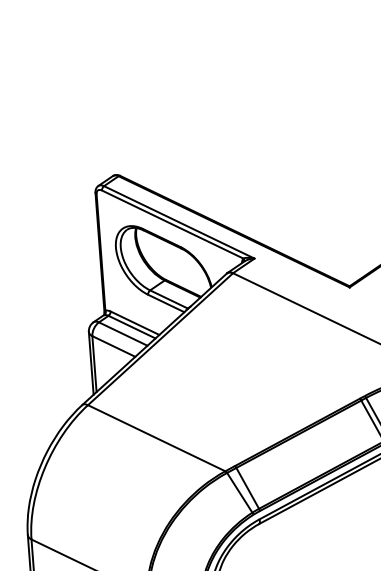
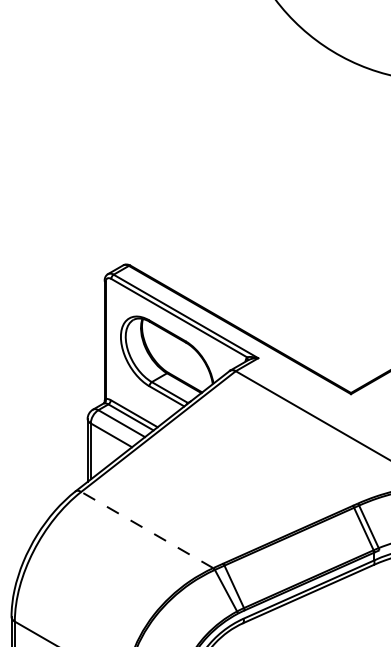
line: (155, 437) -> (146, 529), solid -> dashed

